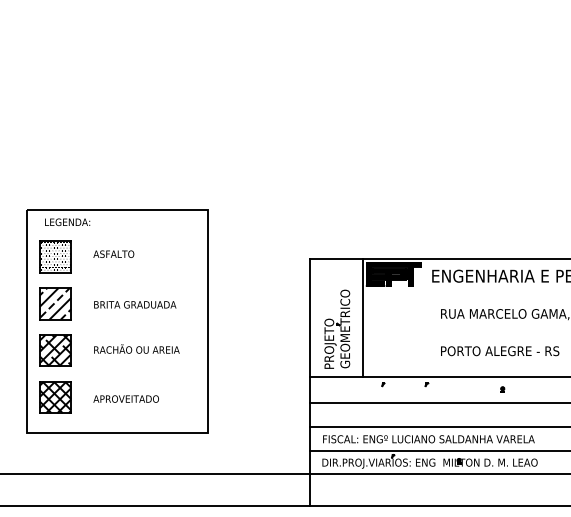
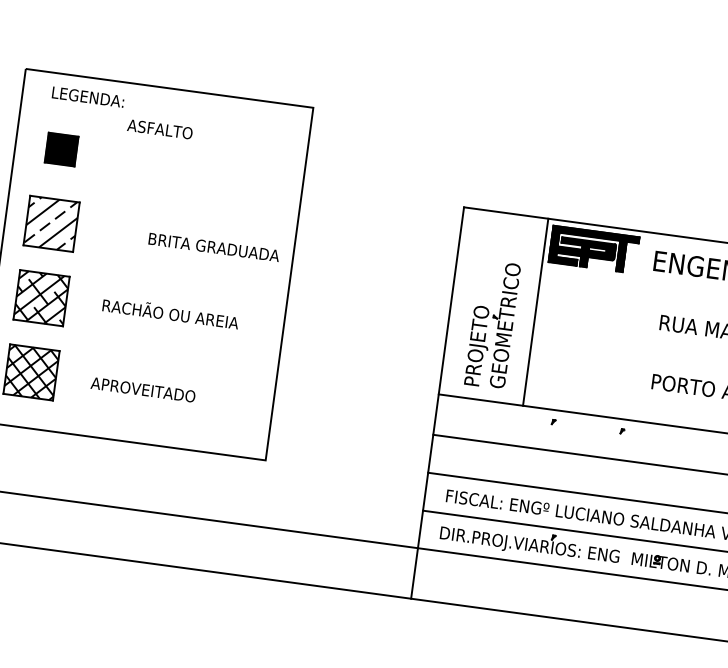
text: (113, 253) -> (159, 128), moved
part: (55, 256) -> (61, 148), size x0.6
text: (135, 304) -> (214, 246), moved

